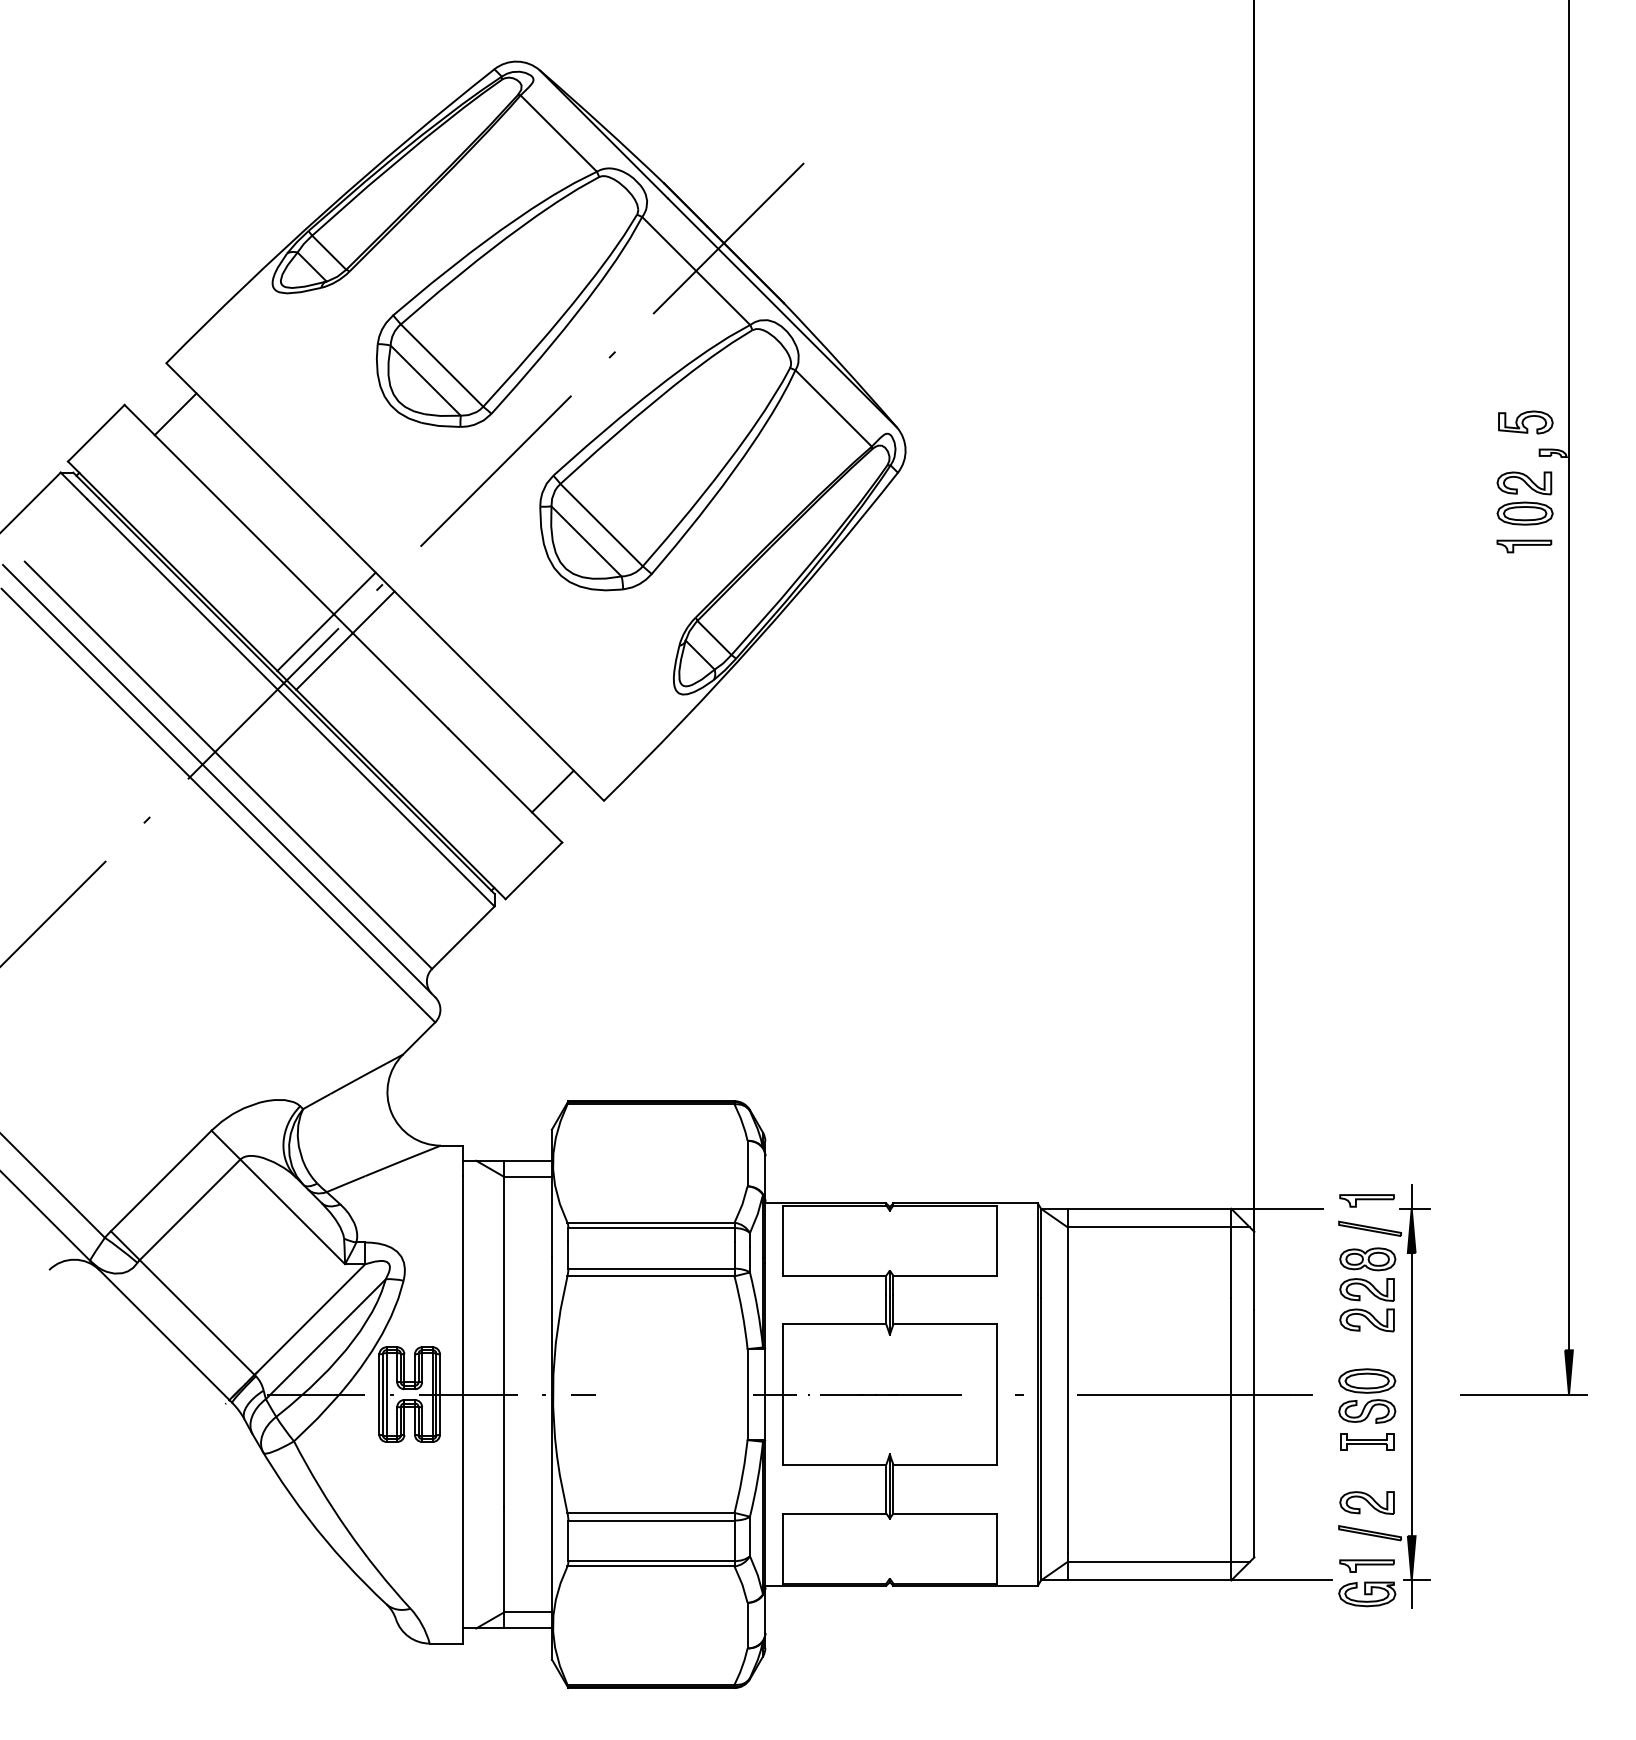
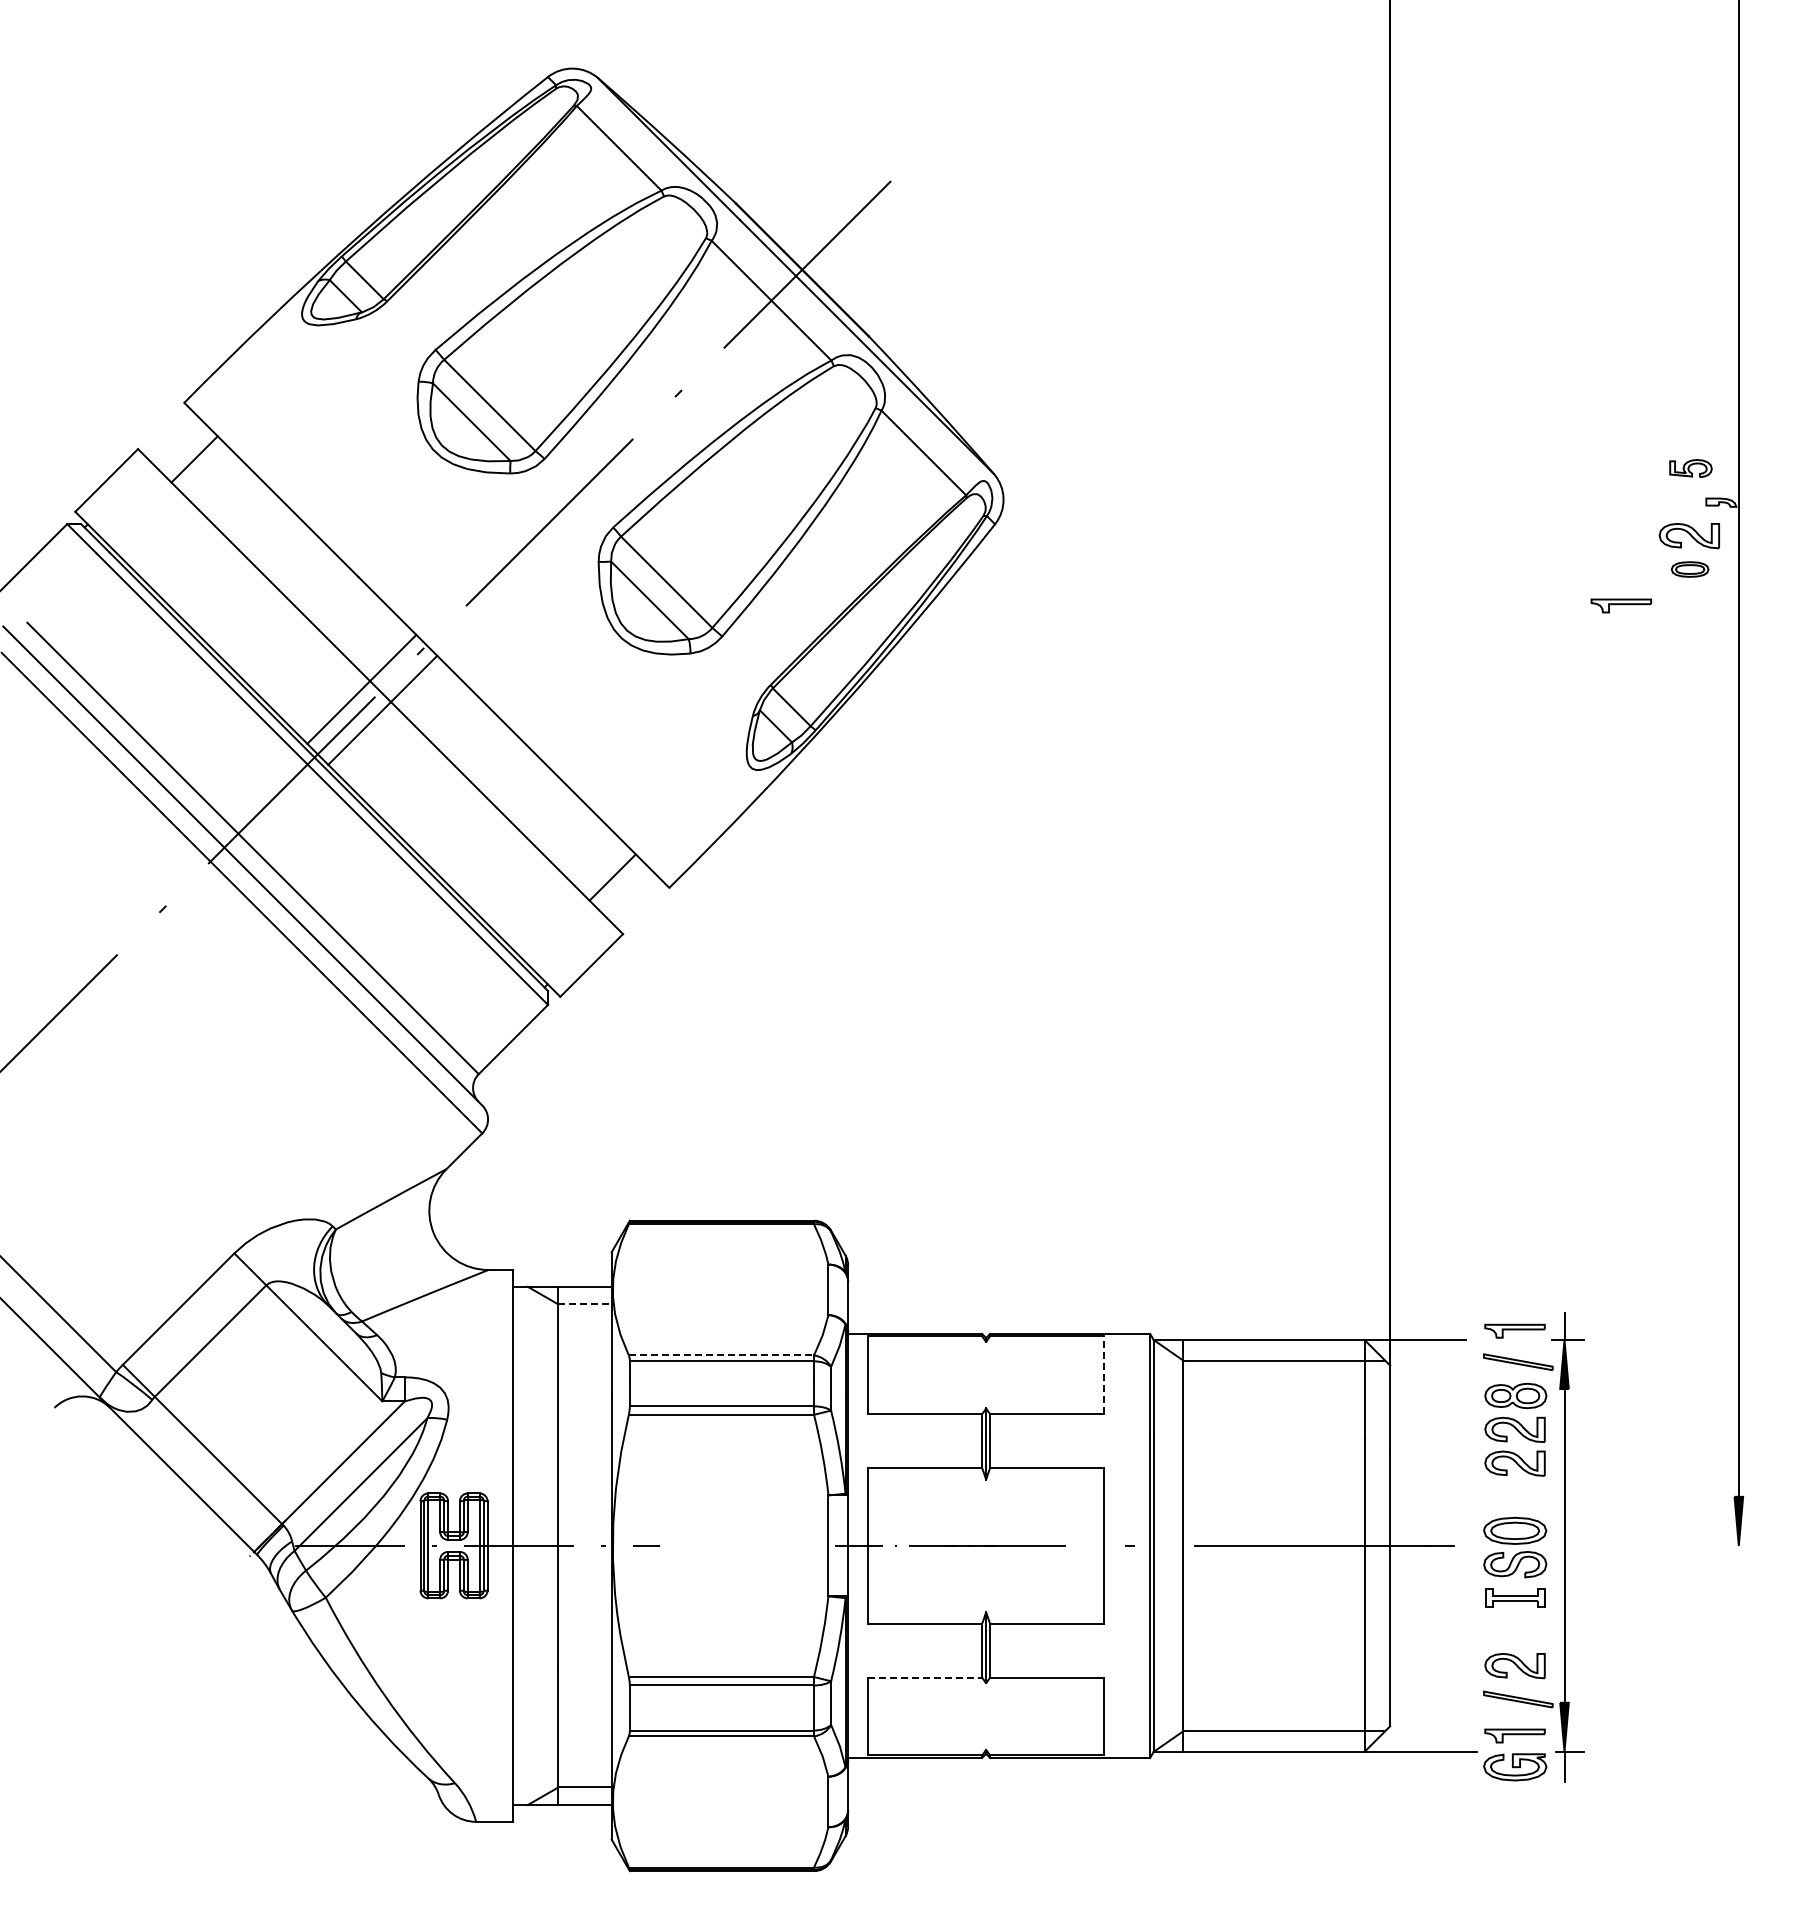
part: (1525, 422) -> (1690, 468), size x0.7
part: (1524, 513) -> (1689, 569), size x0.6
part: (1523, 546) -> (1620, 605), moved
line: (528, 1176) -> (585, 1304), solid -> dashed
line: (651, 1222) -> (721, 1355), solid -> dashed
line: (996, 1240) -> (1104, 1375), solid -> dashed
line: (1523, 1394) -> (1688, 1545), removed
line: (835, 1513) -> (925, 1677), solid -> dashed

